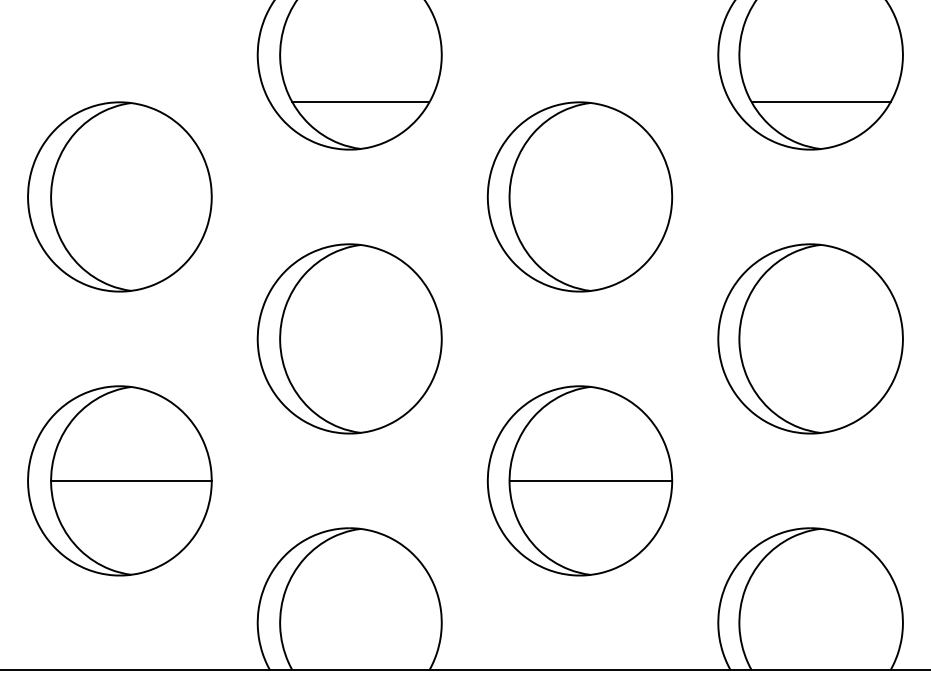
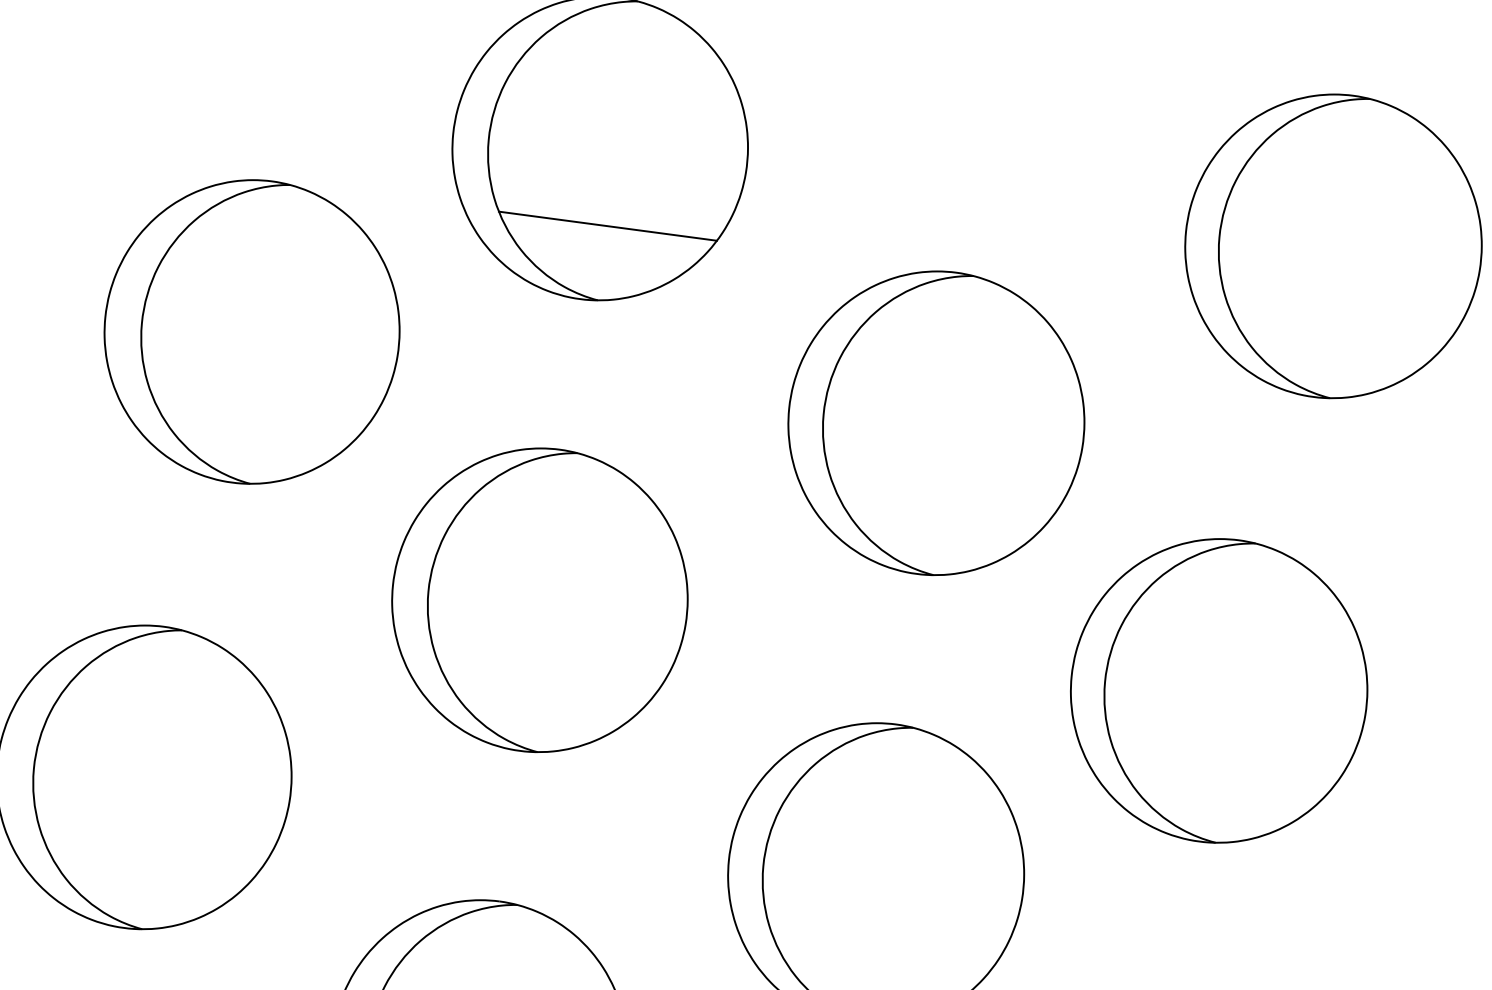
line: (820, 102) -> (1339, 324), removed
part: (119, 196) -> (251, 331), moved
part: (810, 338) -> (1219, 690), moved
line: (131, 480) -> (162, 779), removed
line: (590, 480) -> (892, 876), removed

